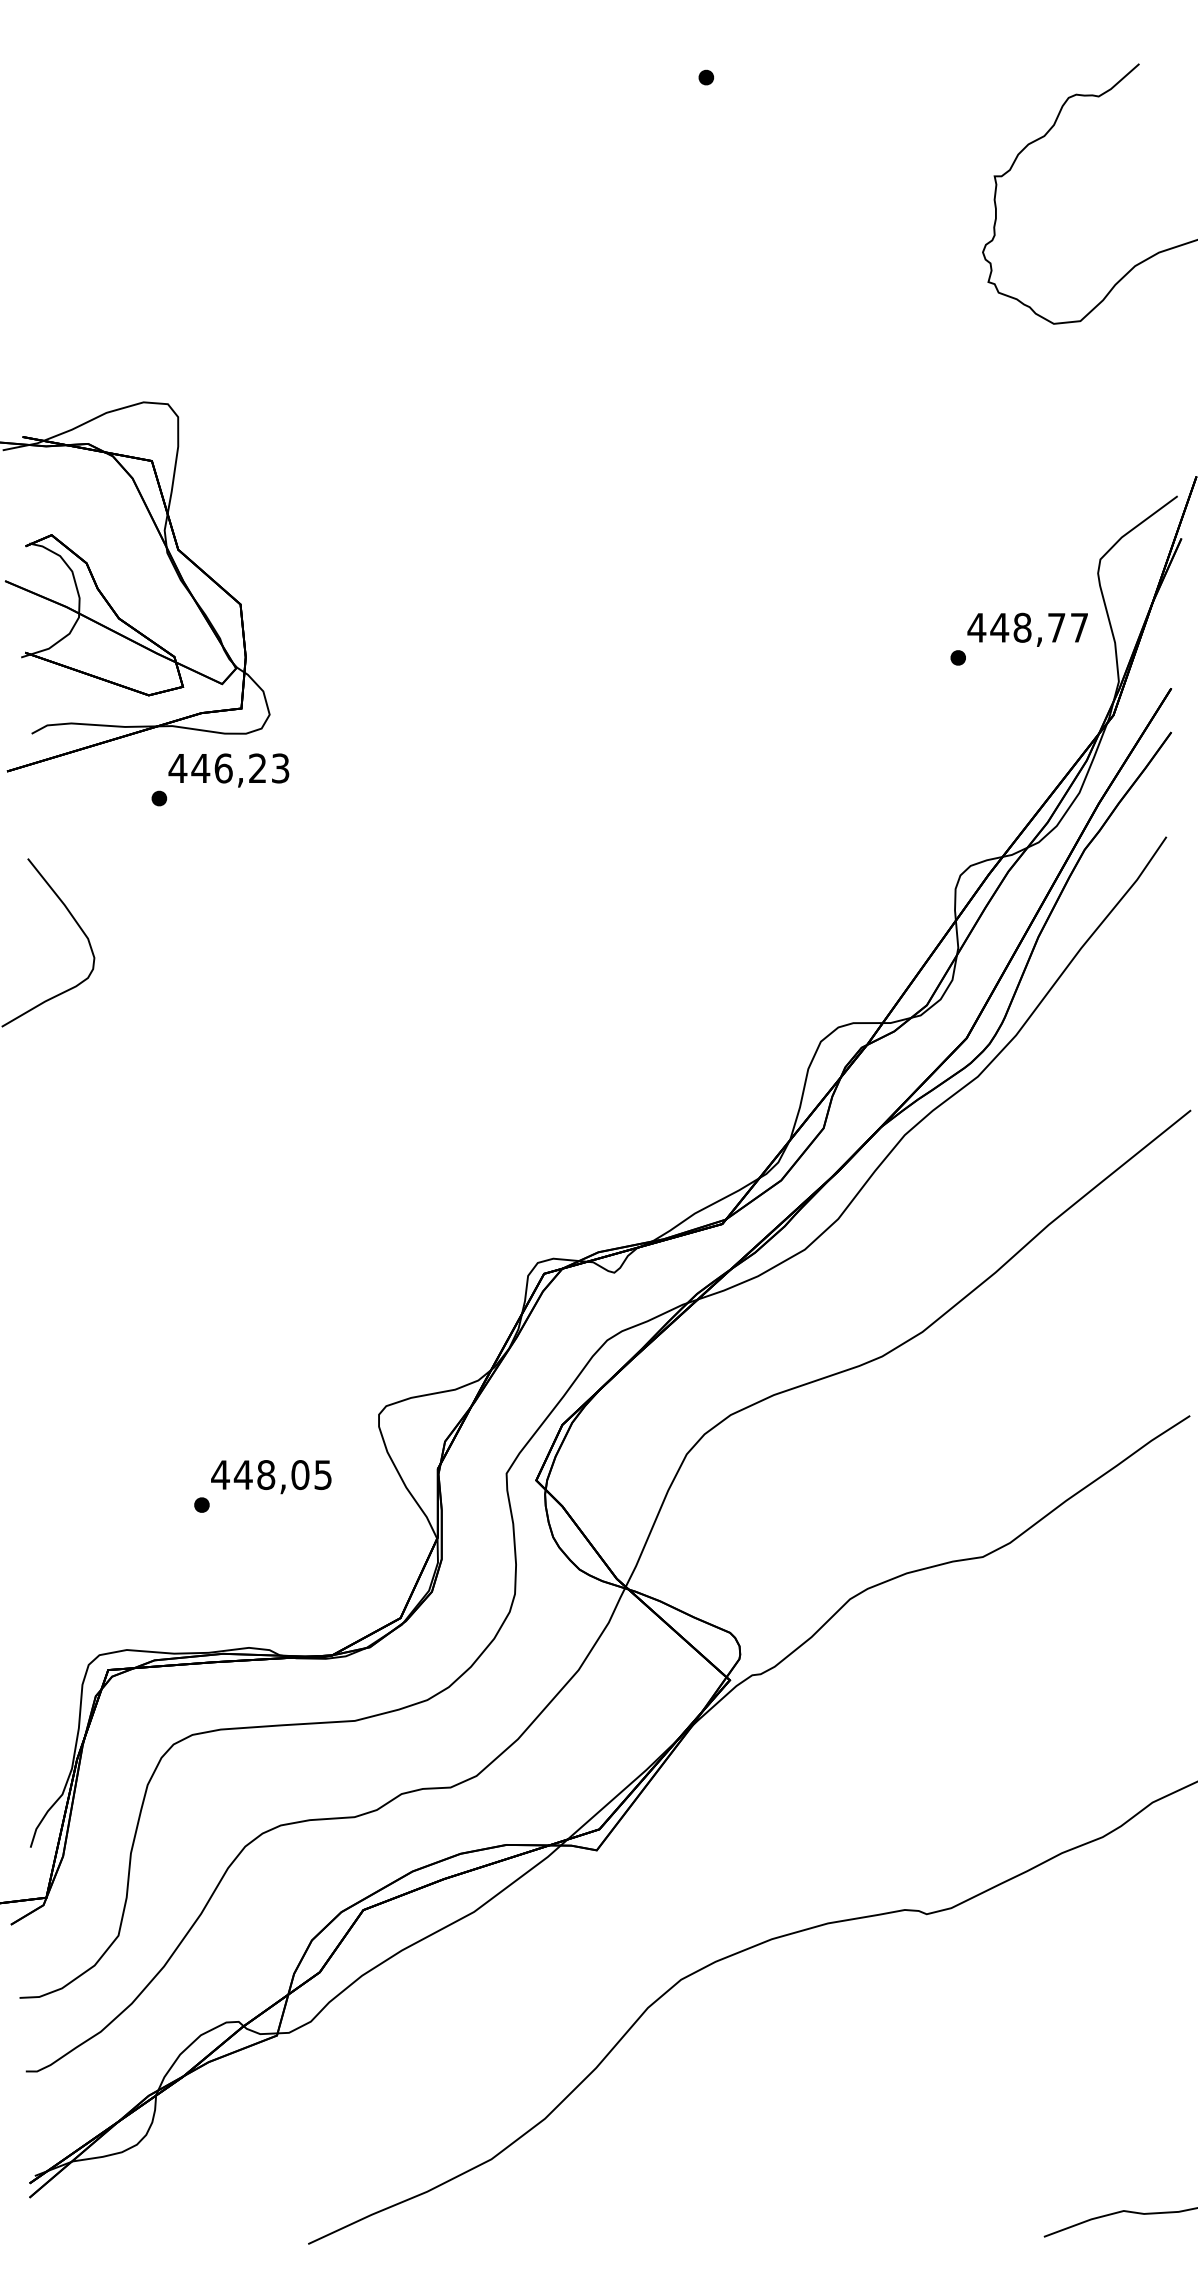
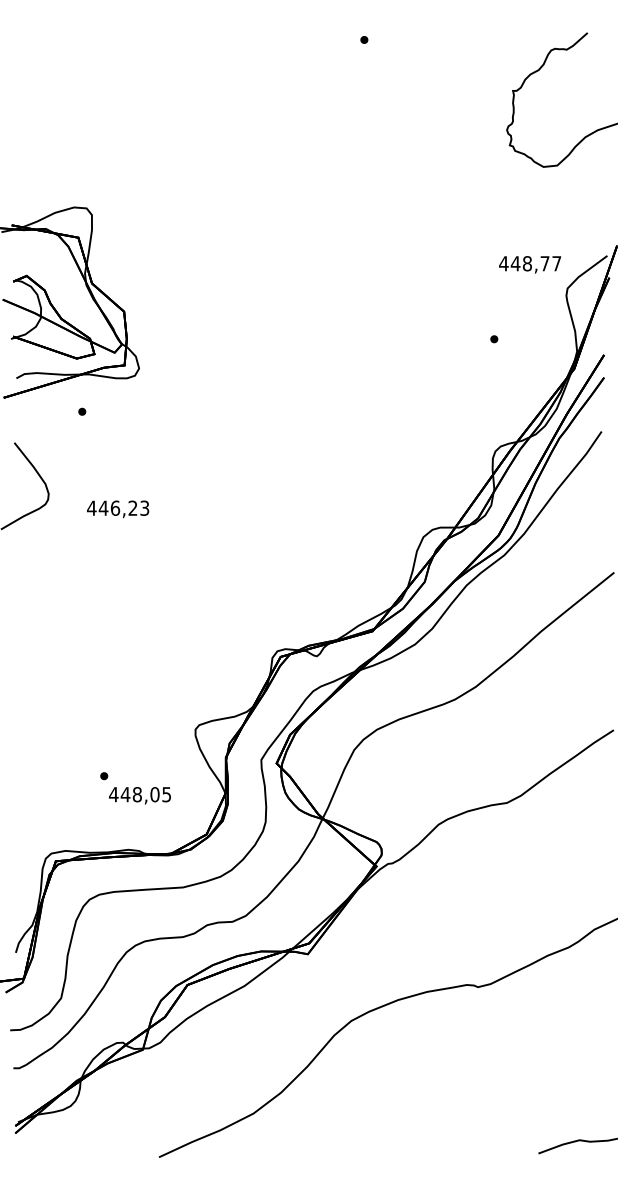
text: (1028, 629) -> (530, 264), moved
text: (229, 770) -> (118, 509), moved
text: (270, 1476) -> (139, 795), moved

